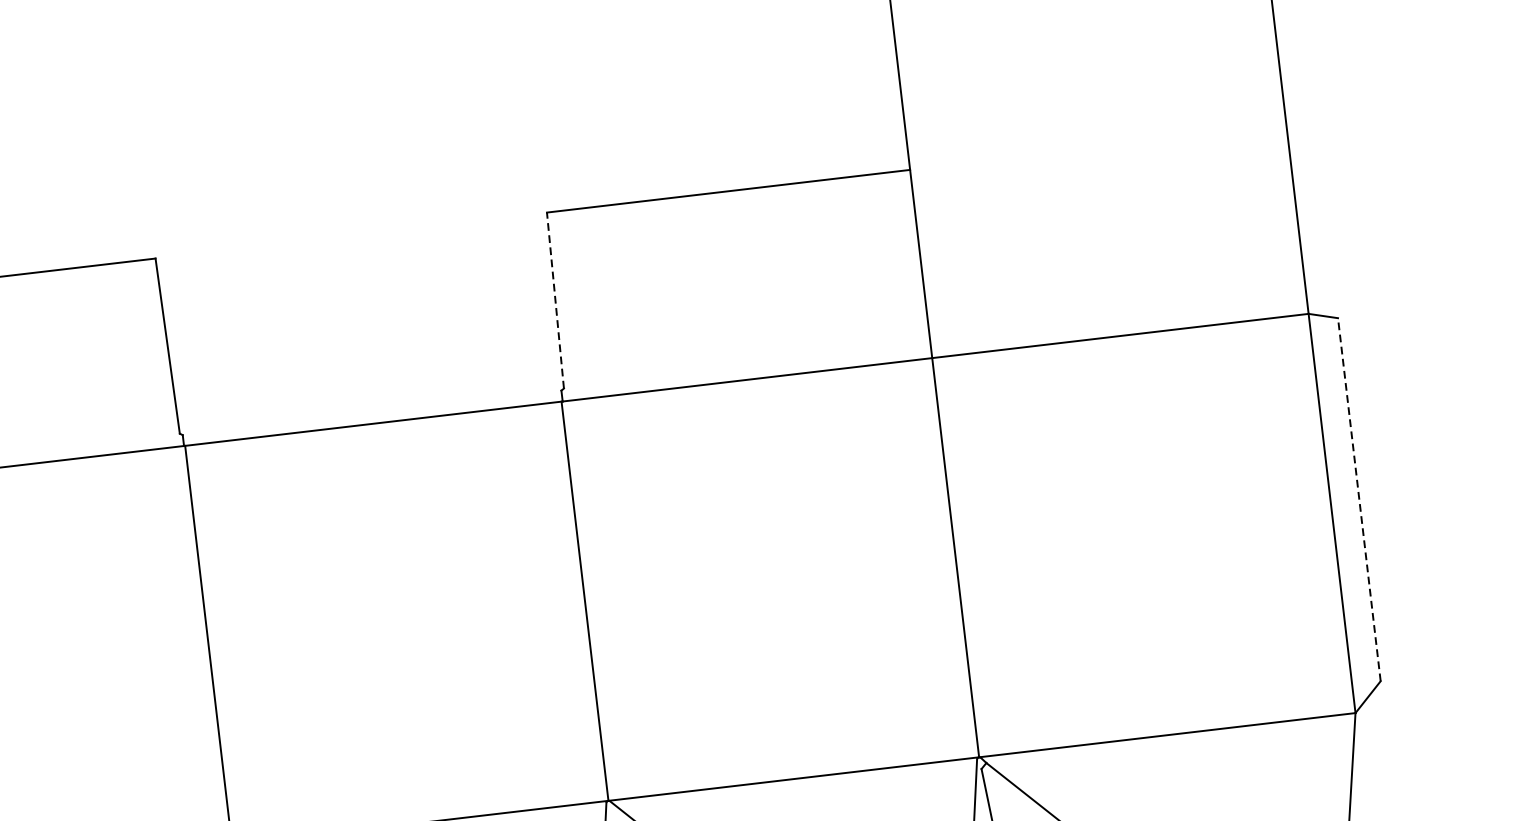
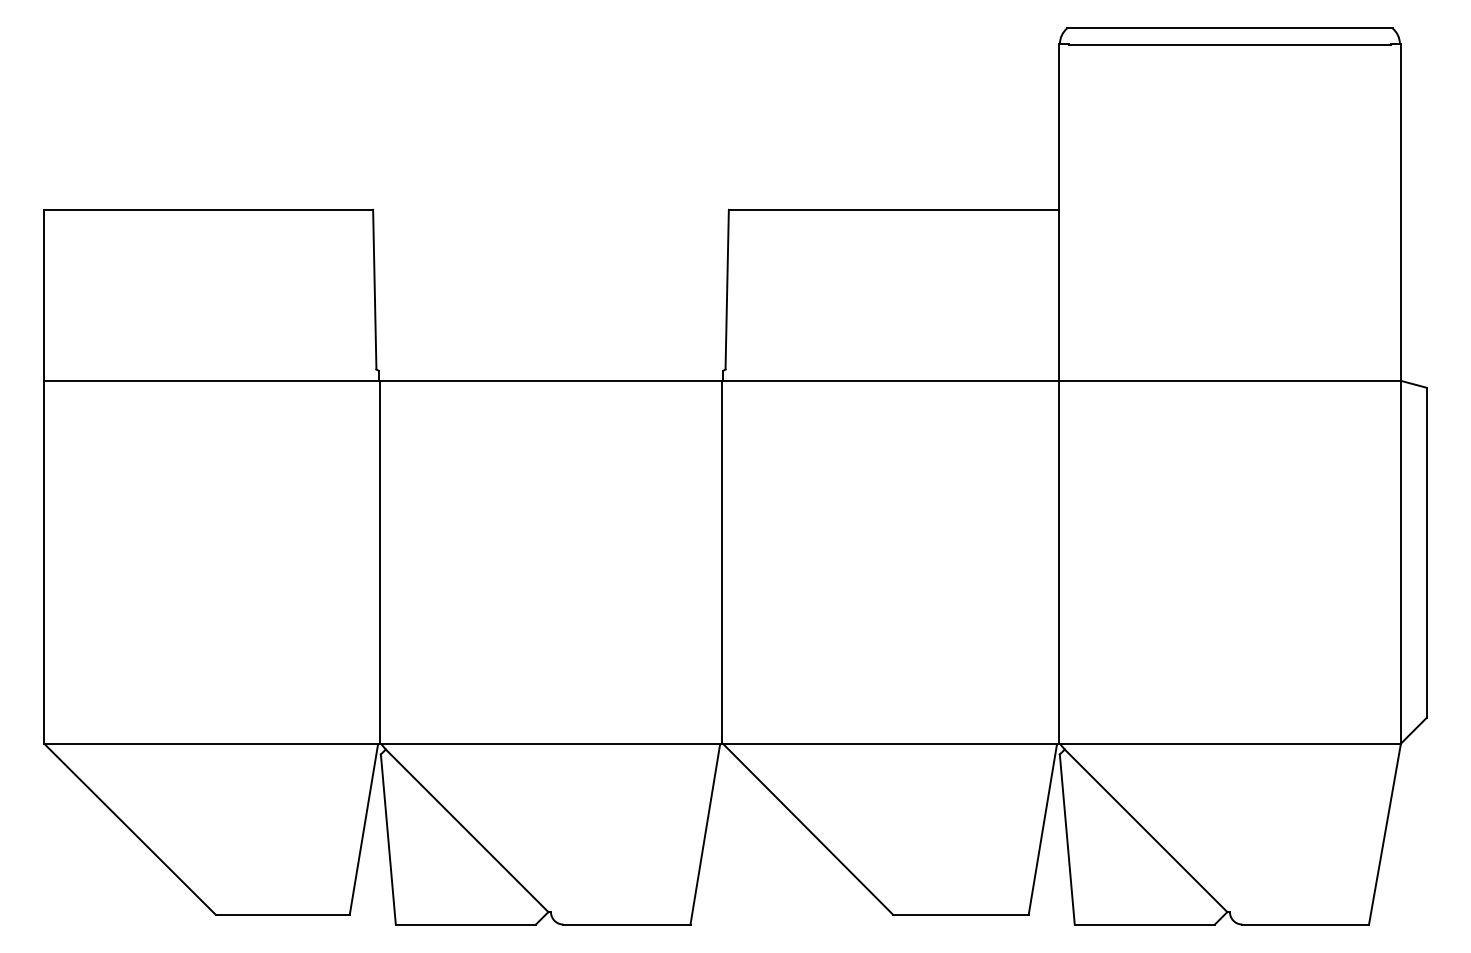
line: (555, 300) -> (727, 289), dashed -> solid
line: (1358, 499) -> (1426, 552), dashed -> solid

